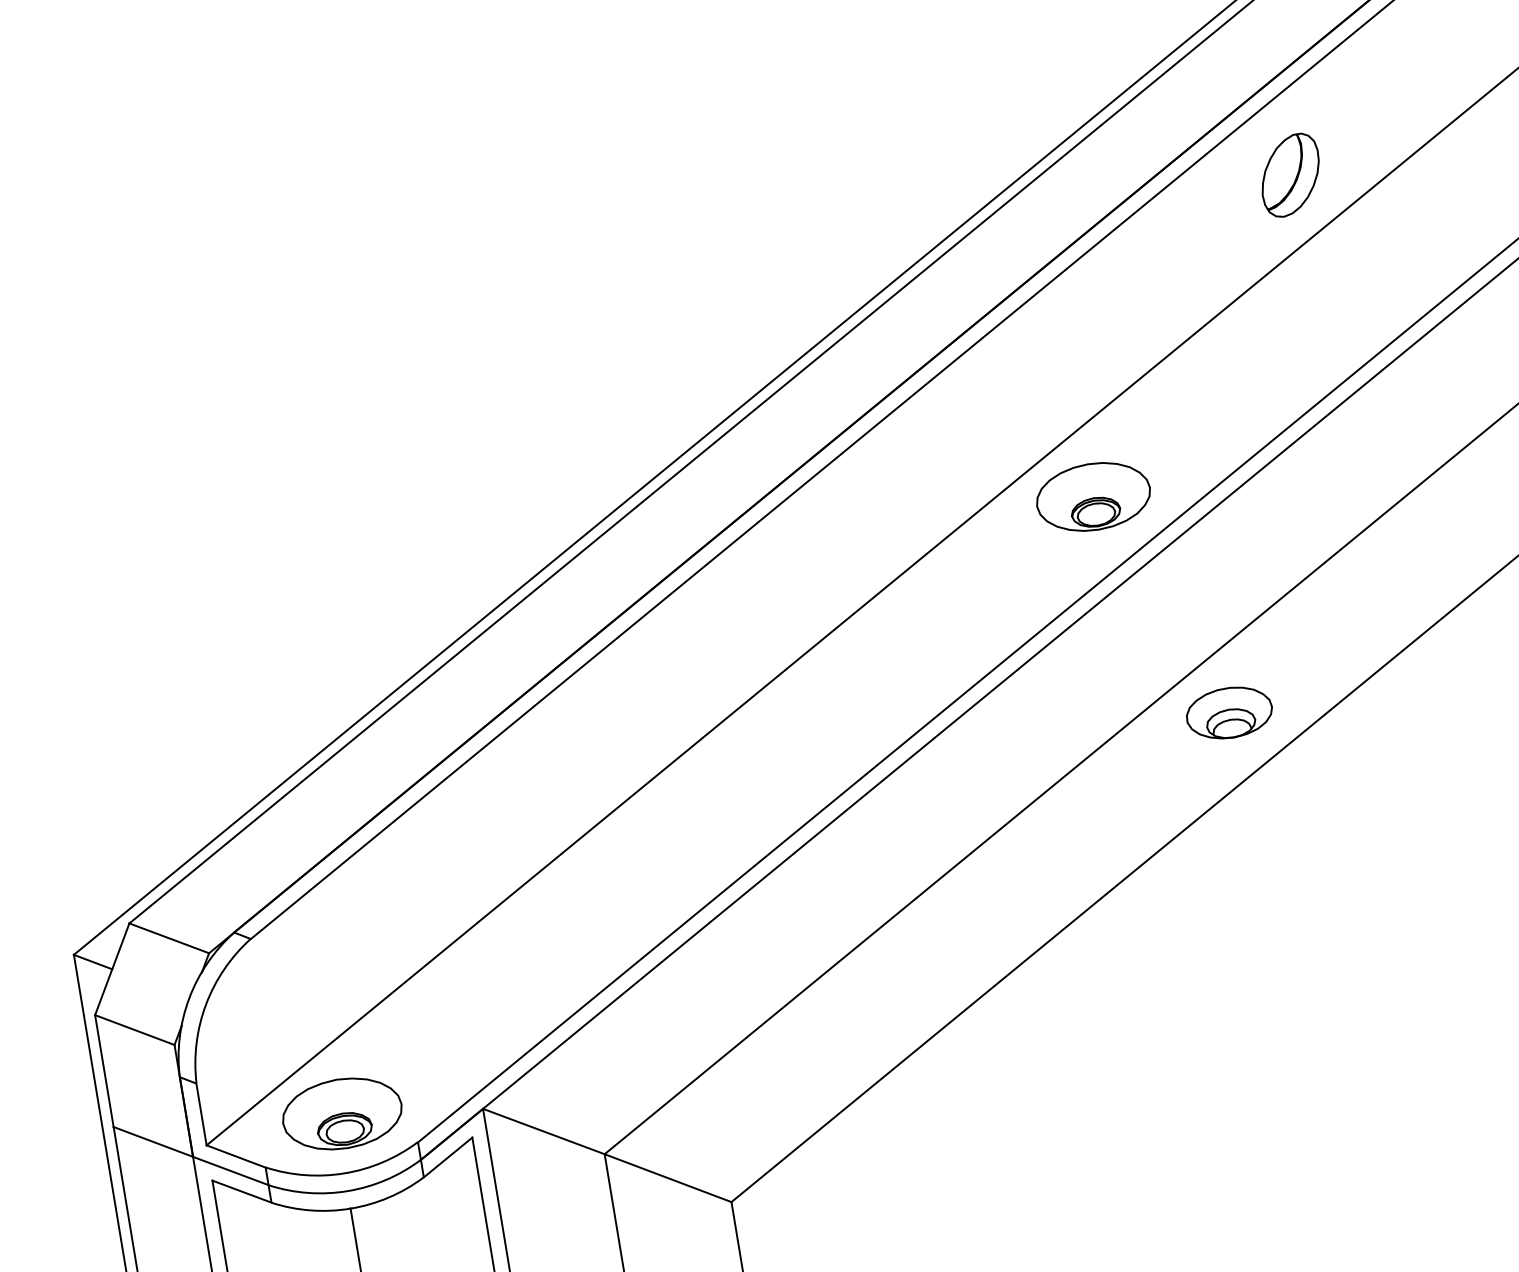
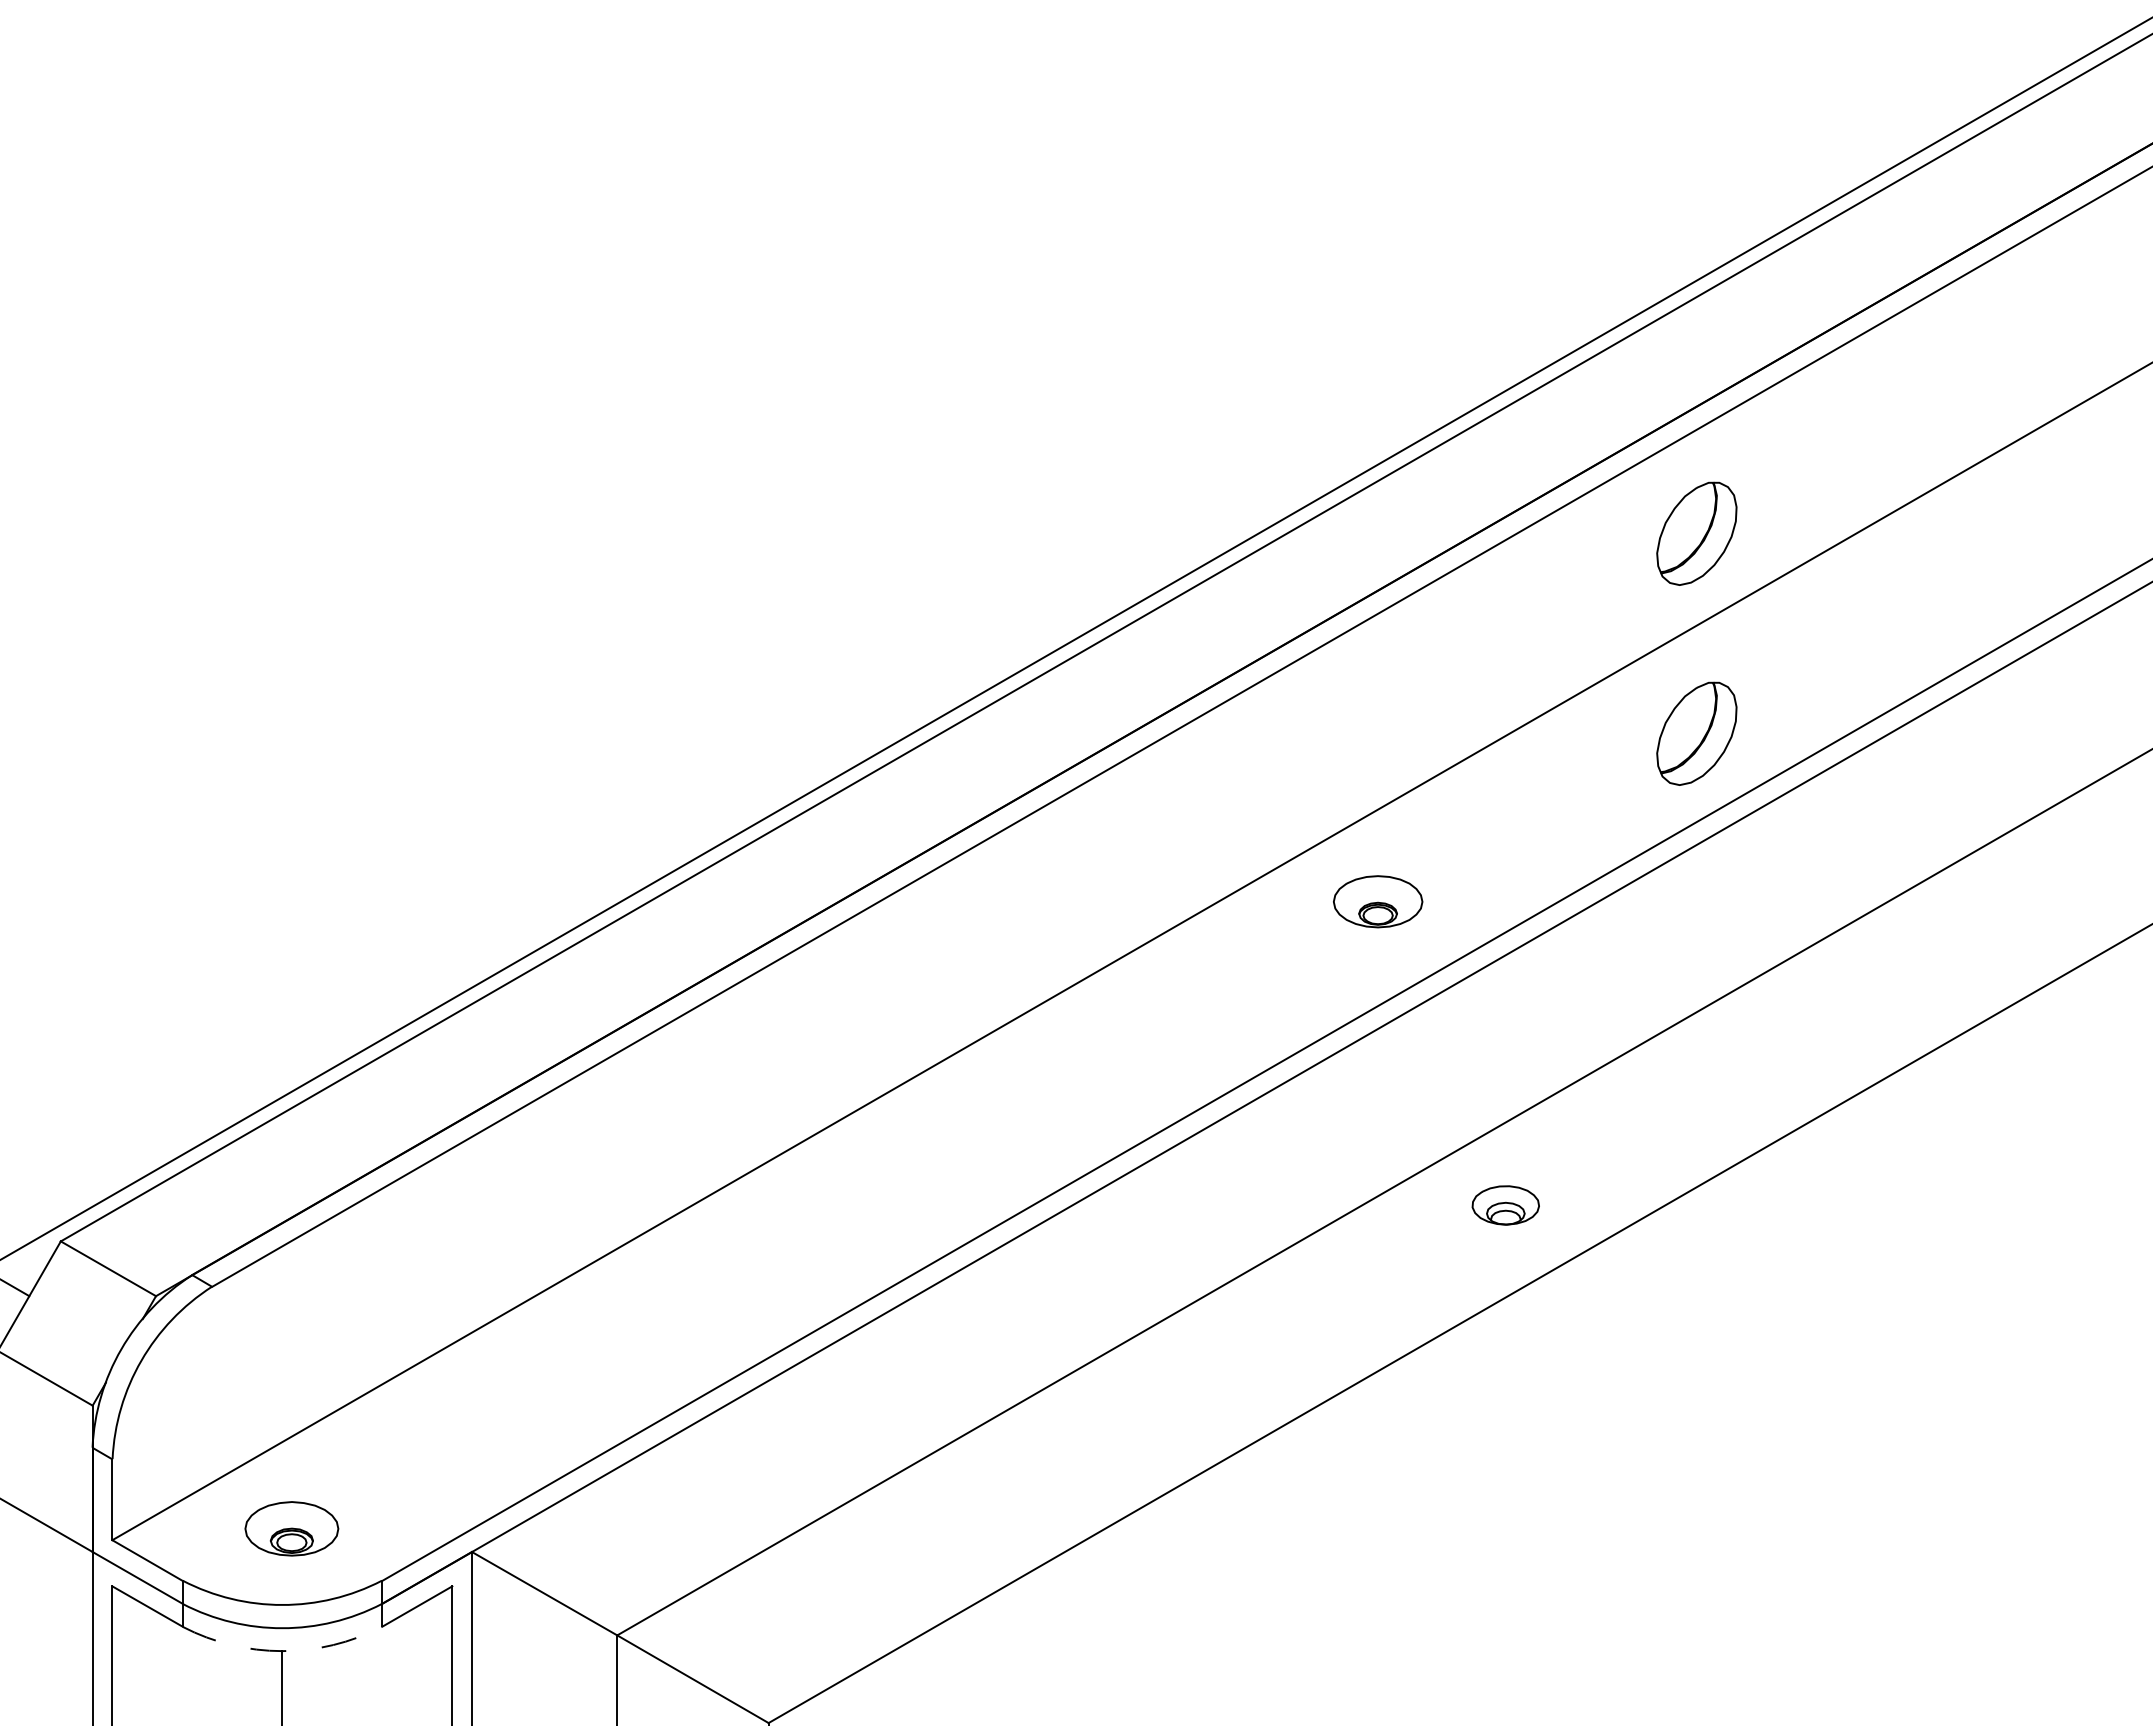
part: (1315, 328) -> (1696, 733), added
part: (1092, 496) -> (1377, 901), size x0.6
part: (1229, 713) -> (1505, 1205), size x0.6
part: (342, 1113) -> (291, 1528), size x0.6
arc: (350, 1208) -> (282, 1651), solid -> dashed

